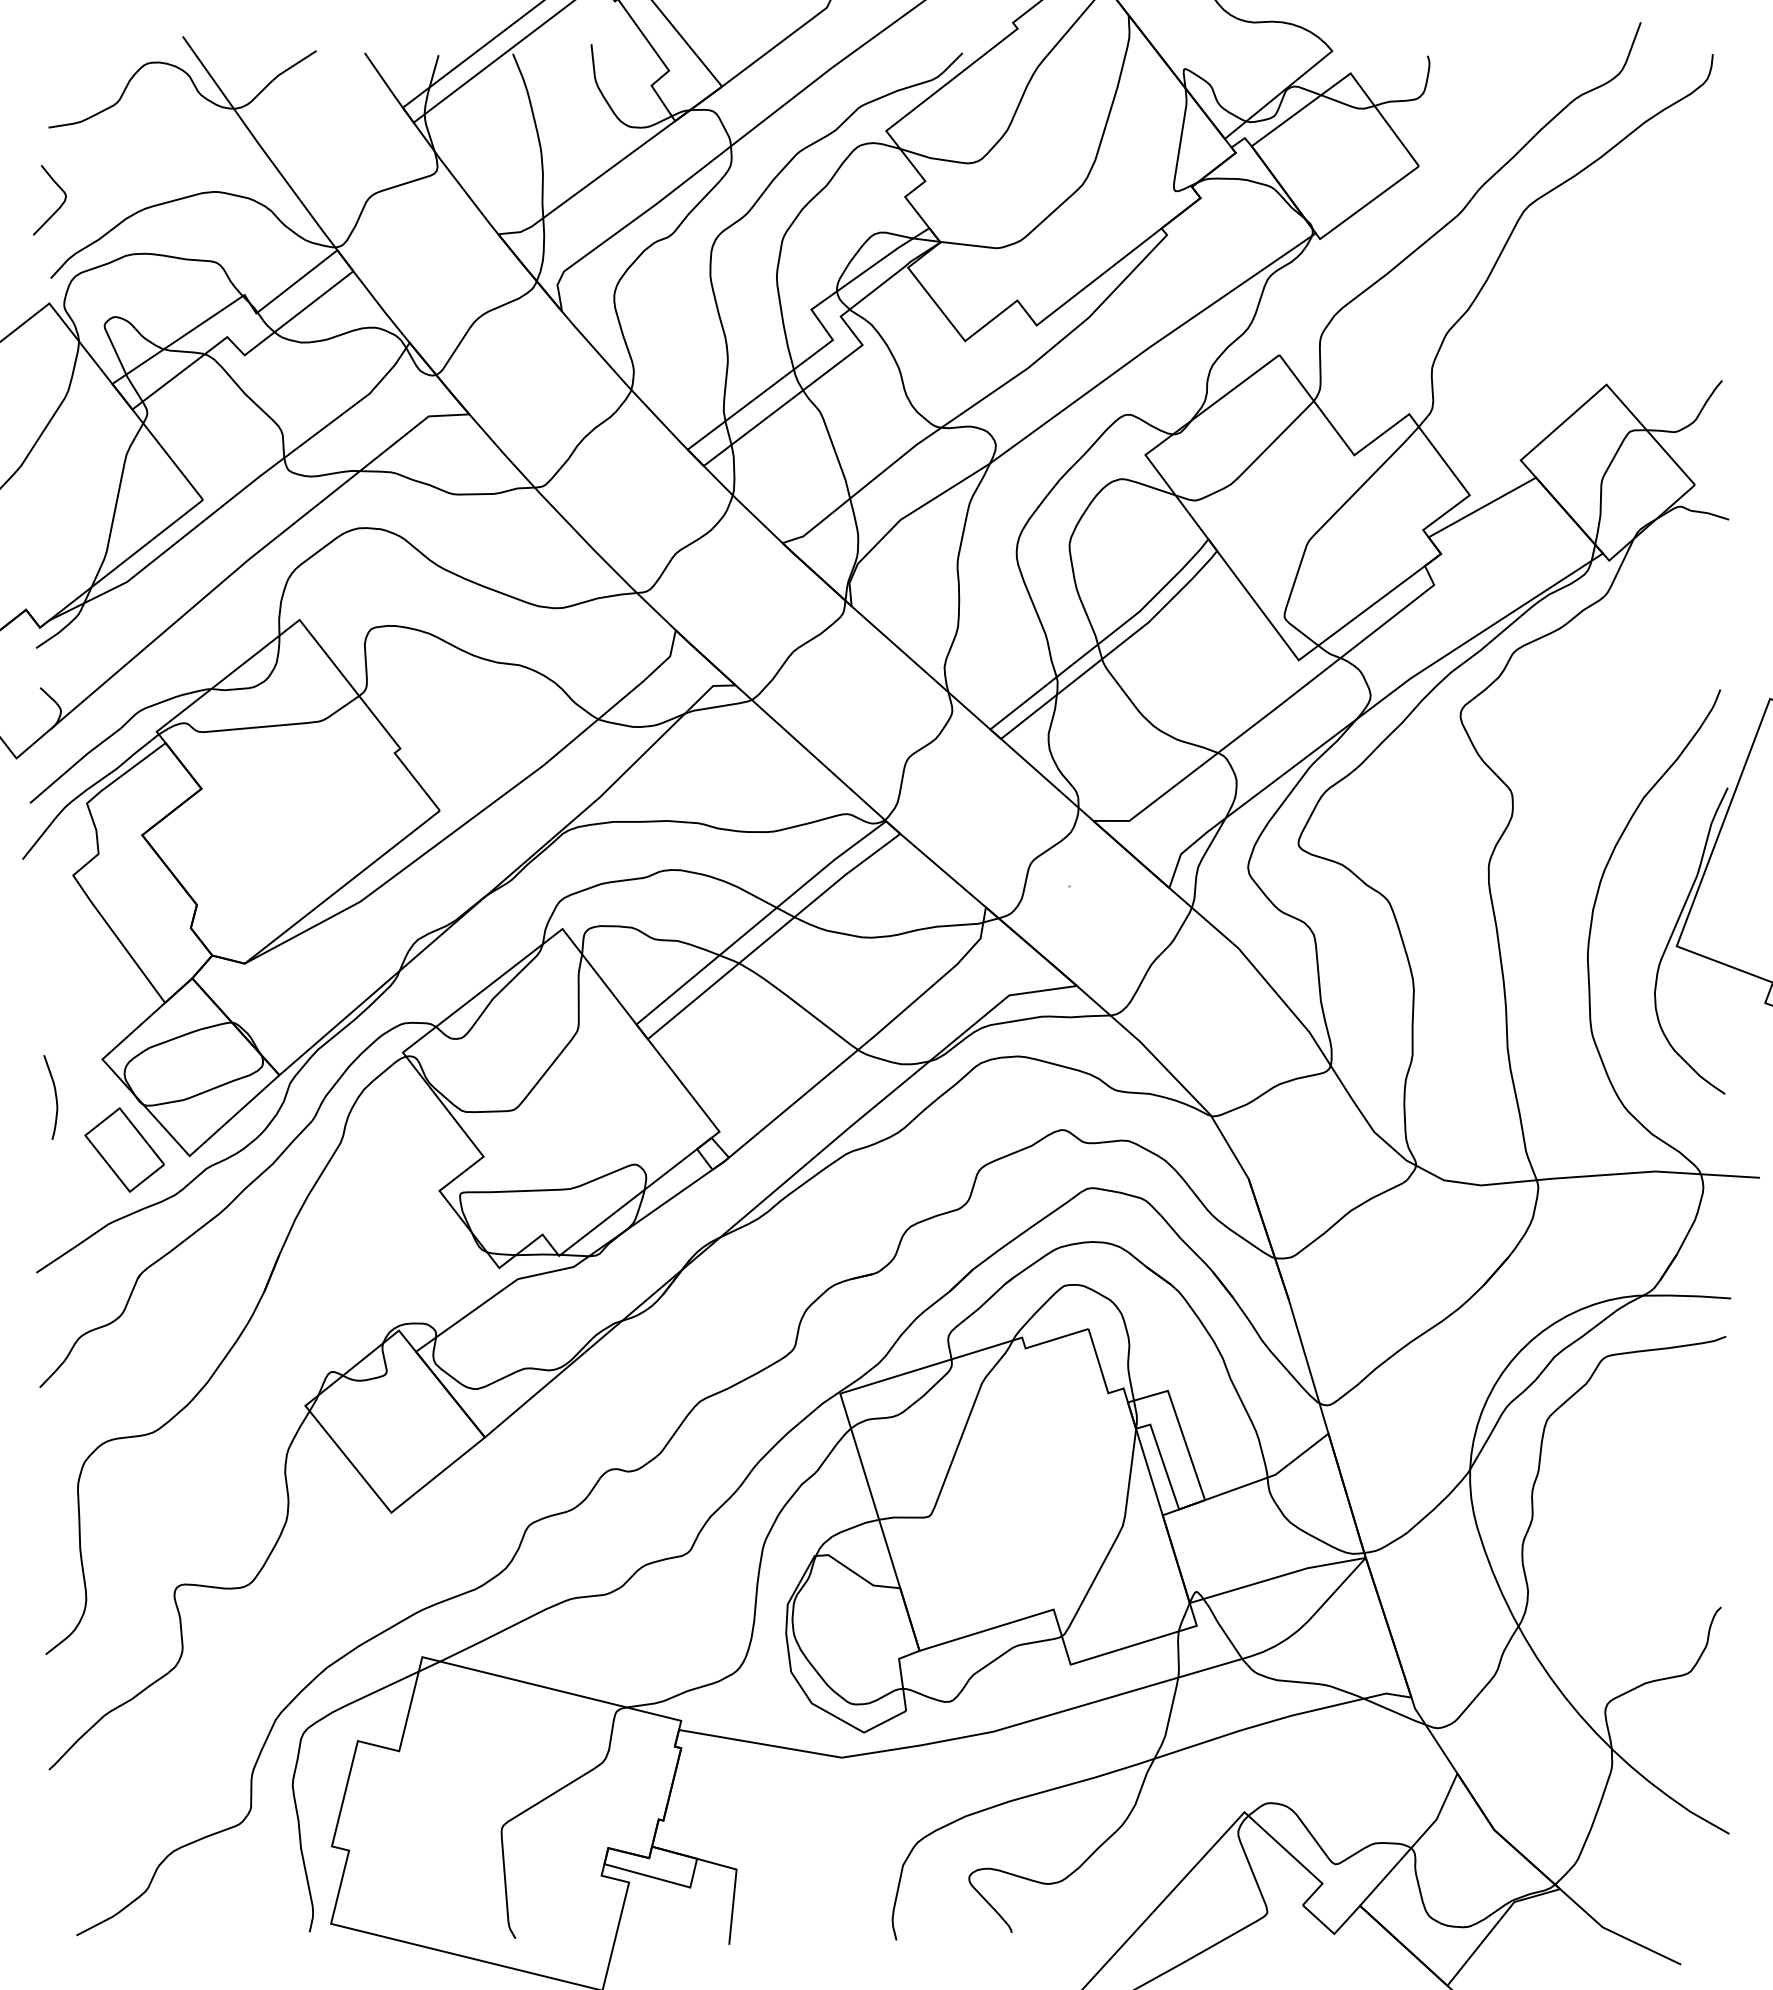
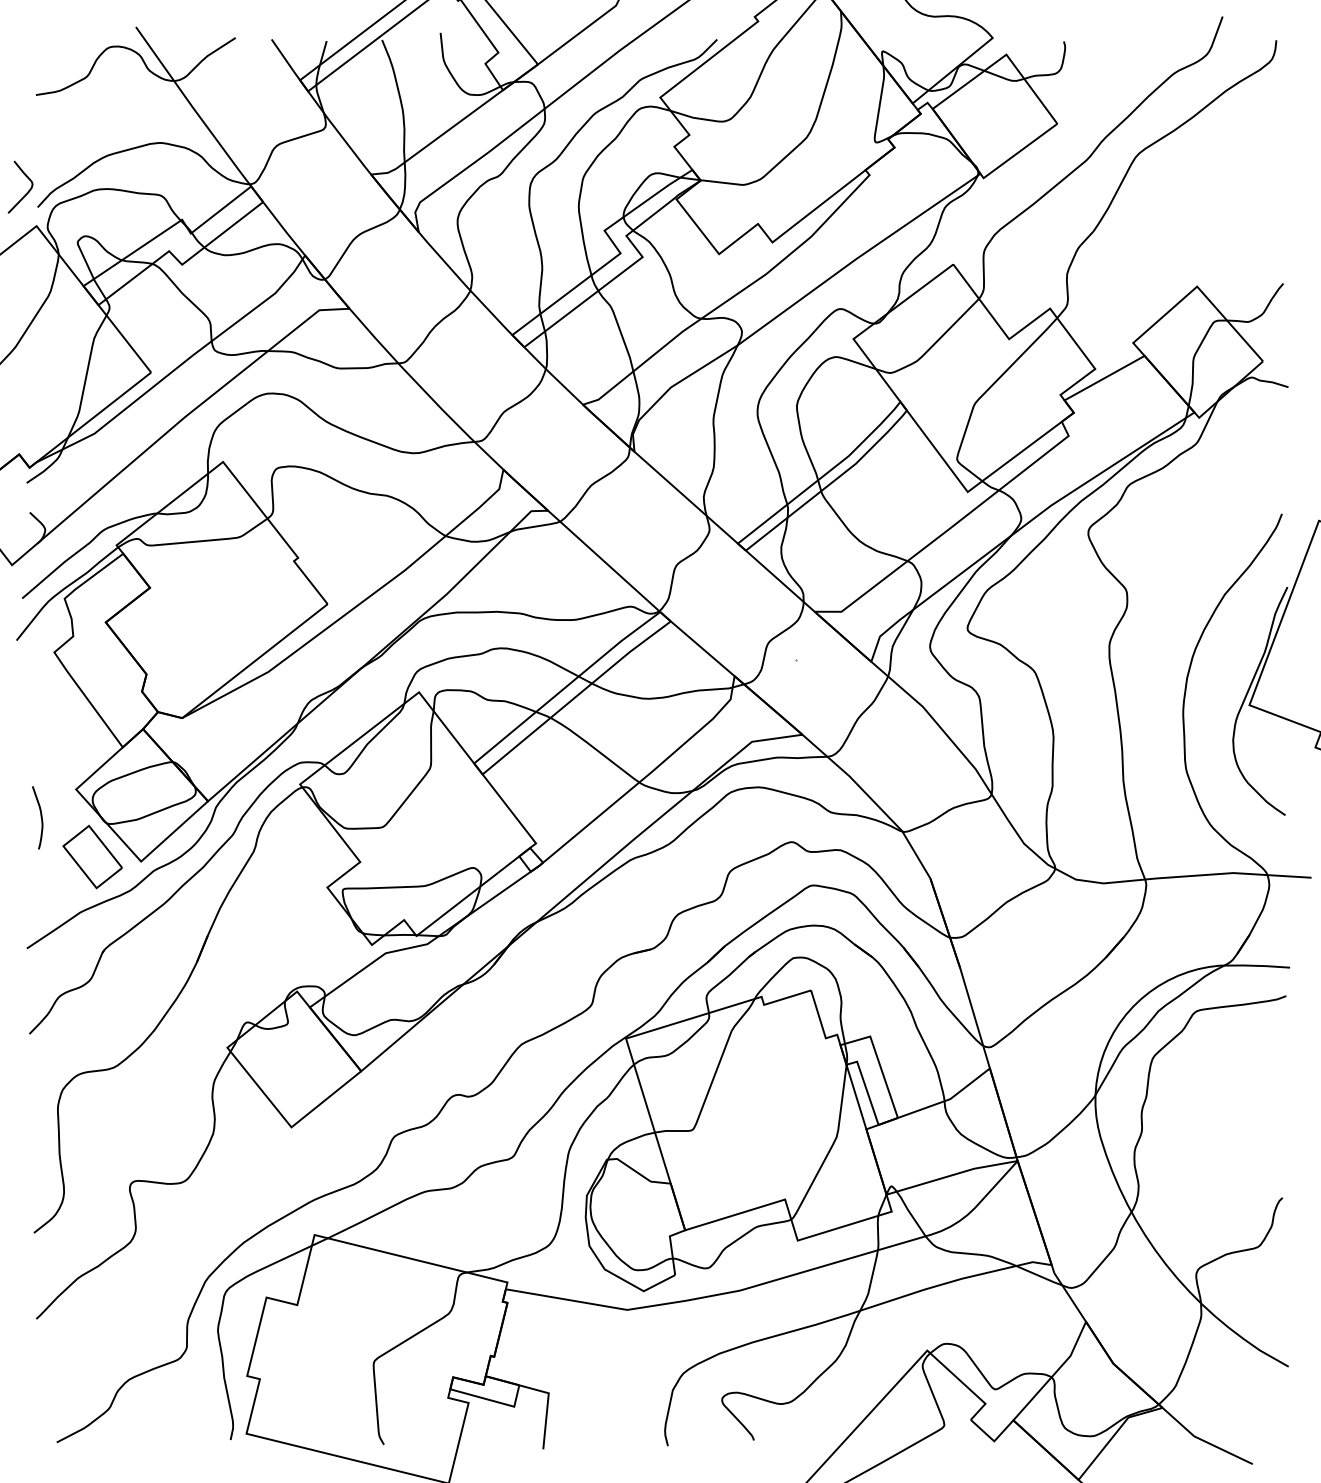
curve: (57, 208) -> (26, 193), moved

